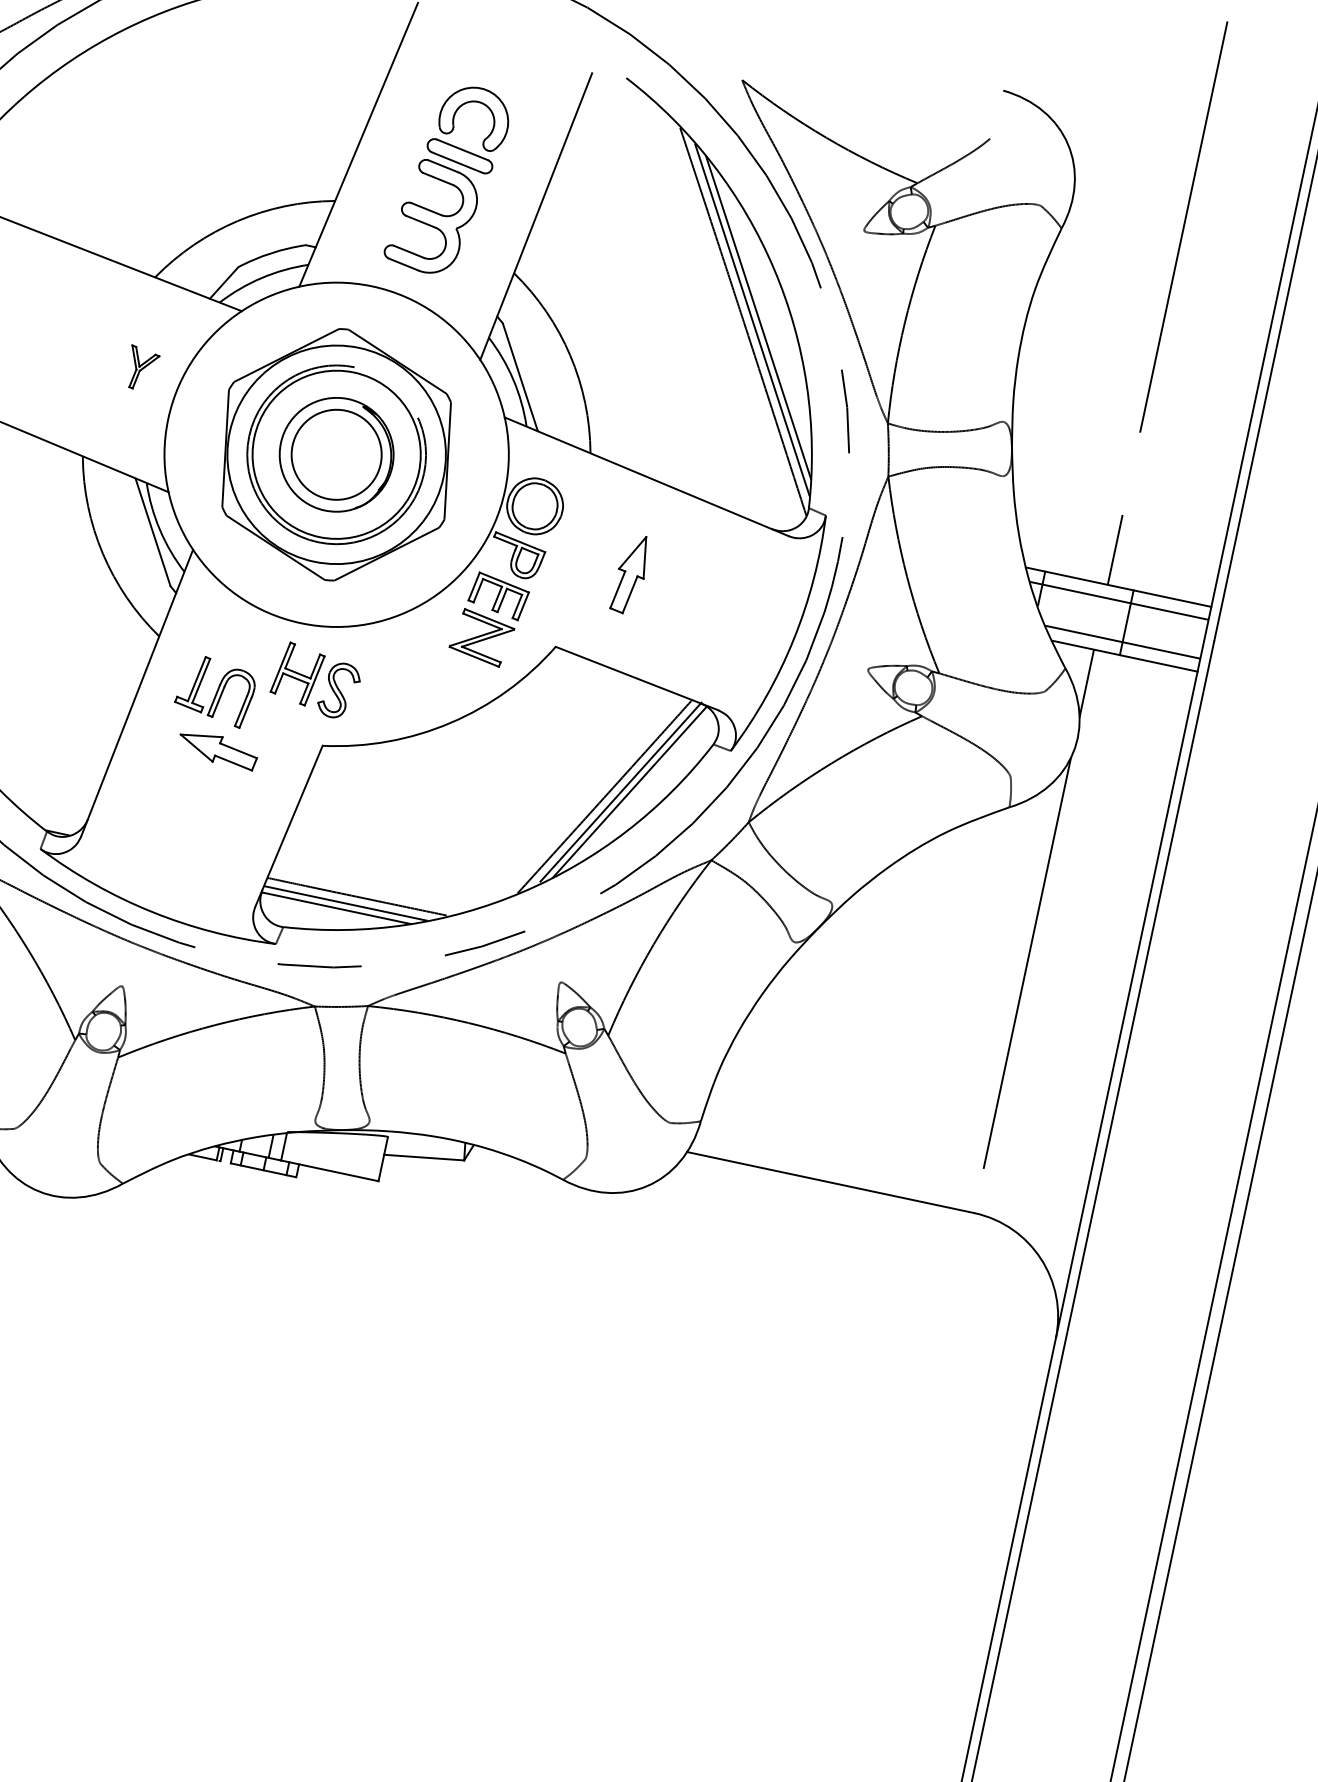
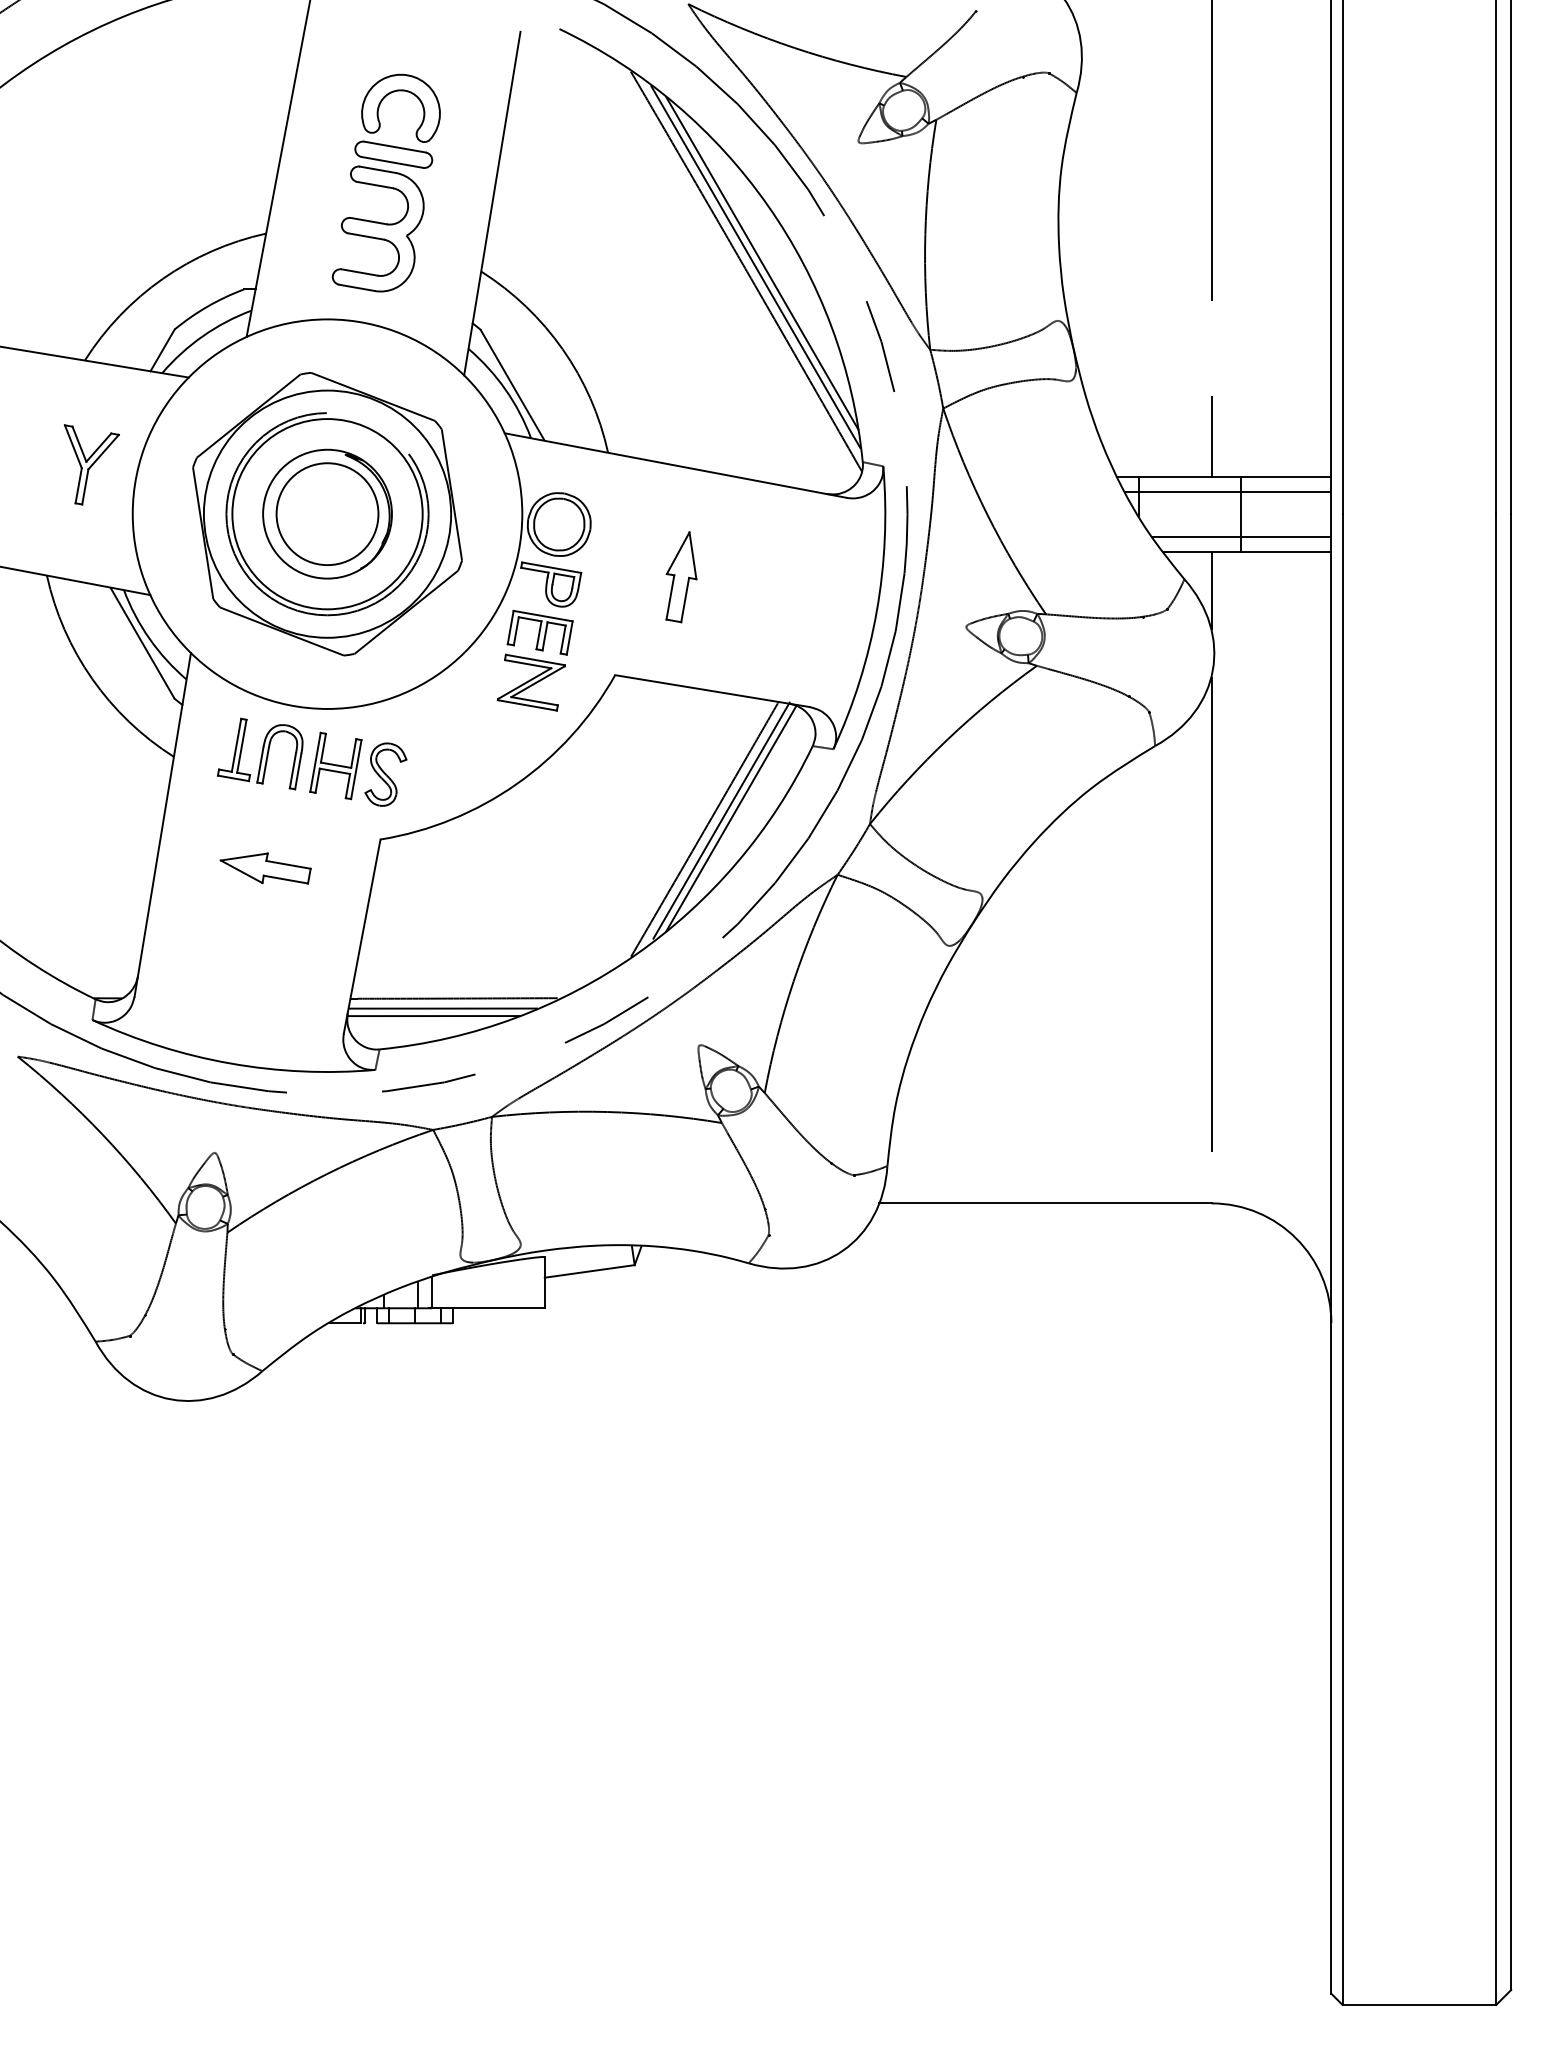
part: (141, 368) -> (91, 464), size x1.67
part: (215, 690) -> (259, 753), moved

